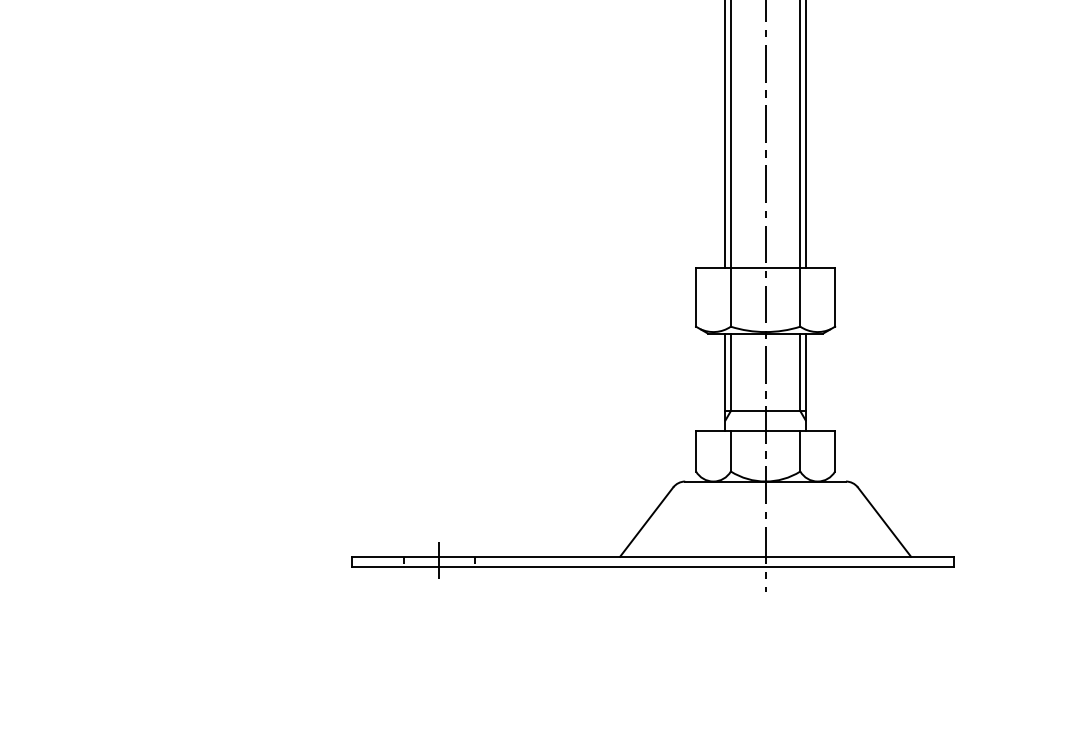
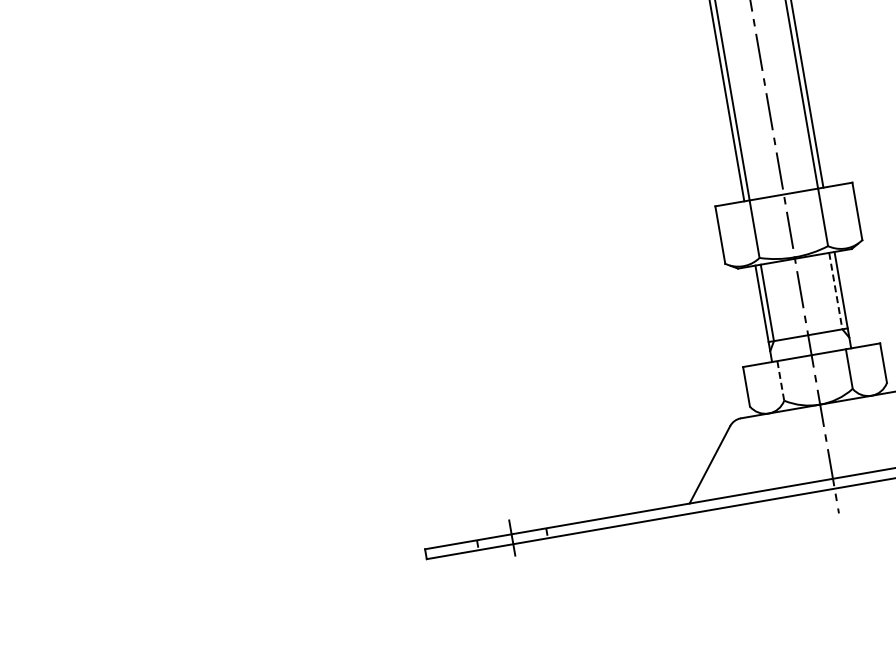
line: (800, 372) -> (836, 291), solid -> dashed
line: (730, 451) -> (780, 381), solid -> dashed

